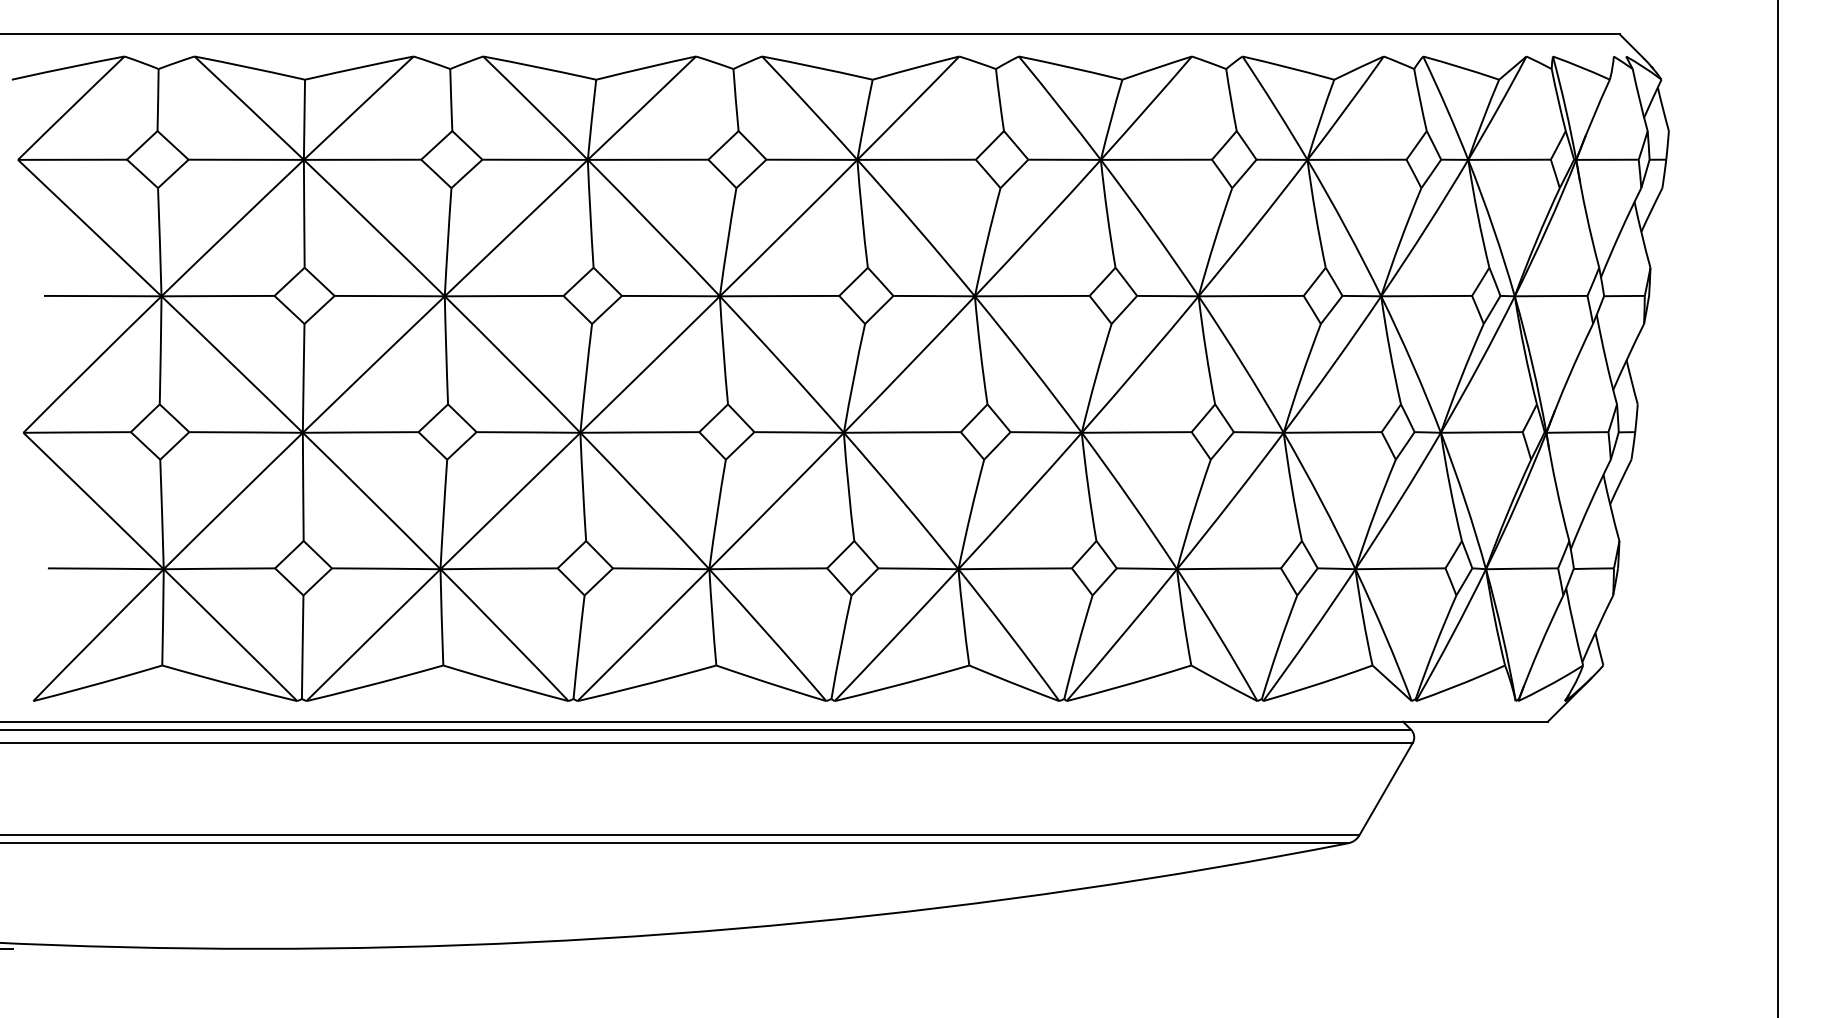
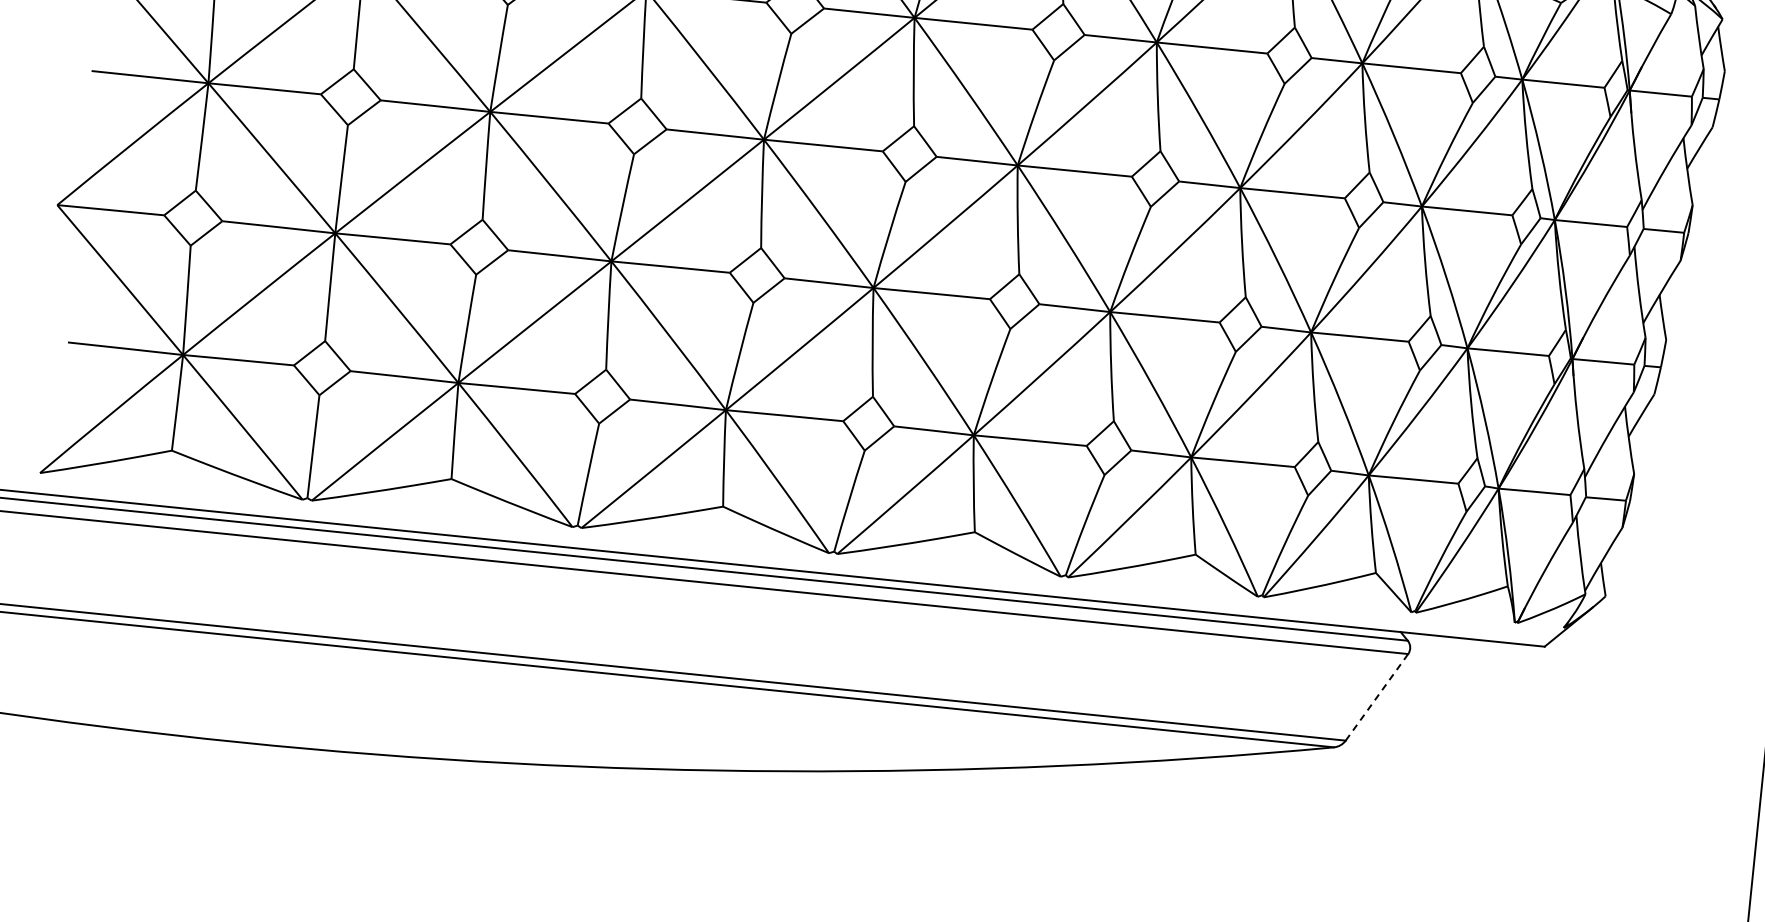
line: (1386, 788) -> (1377, 696), solid -> dashed

